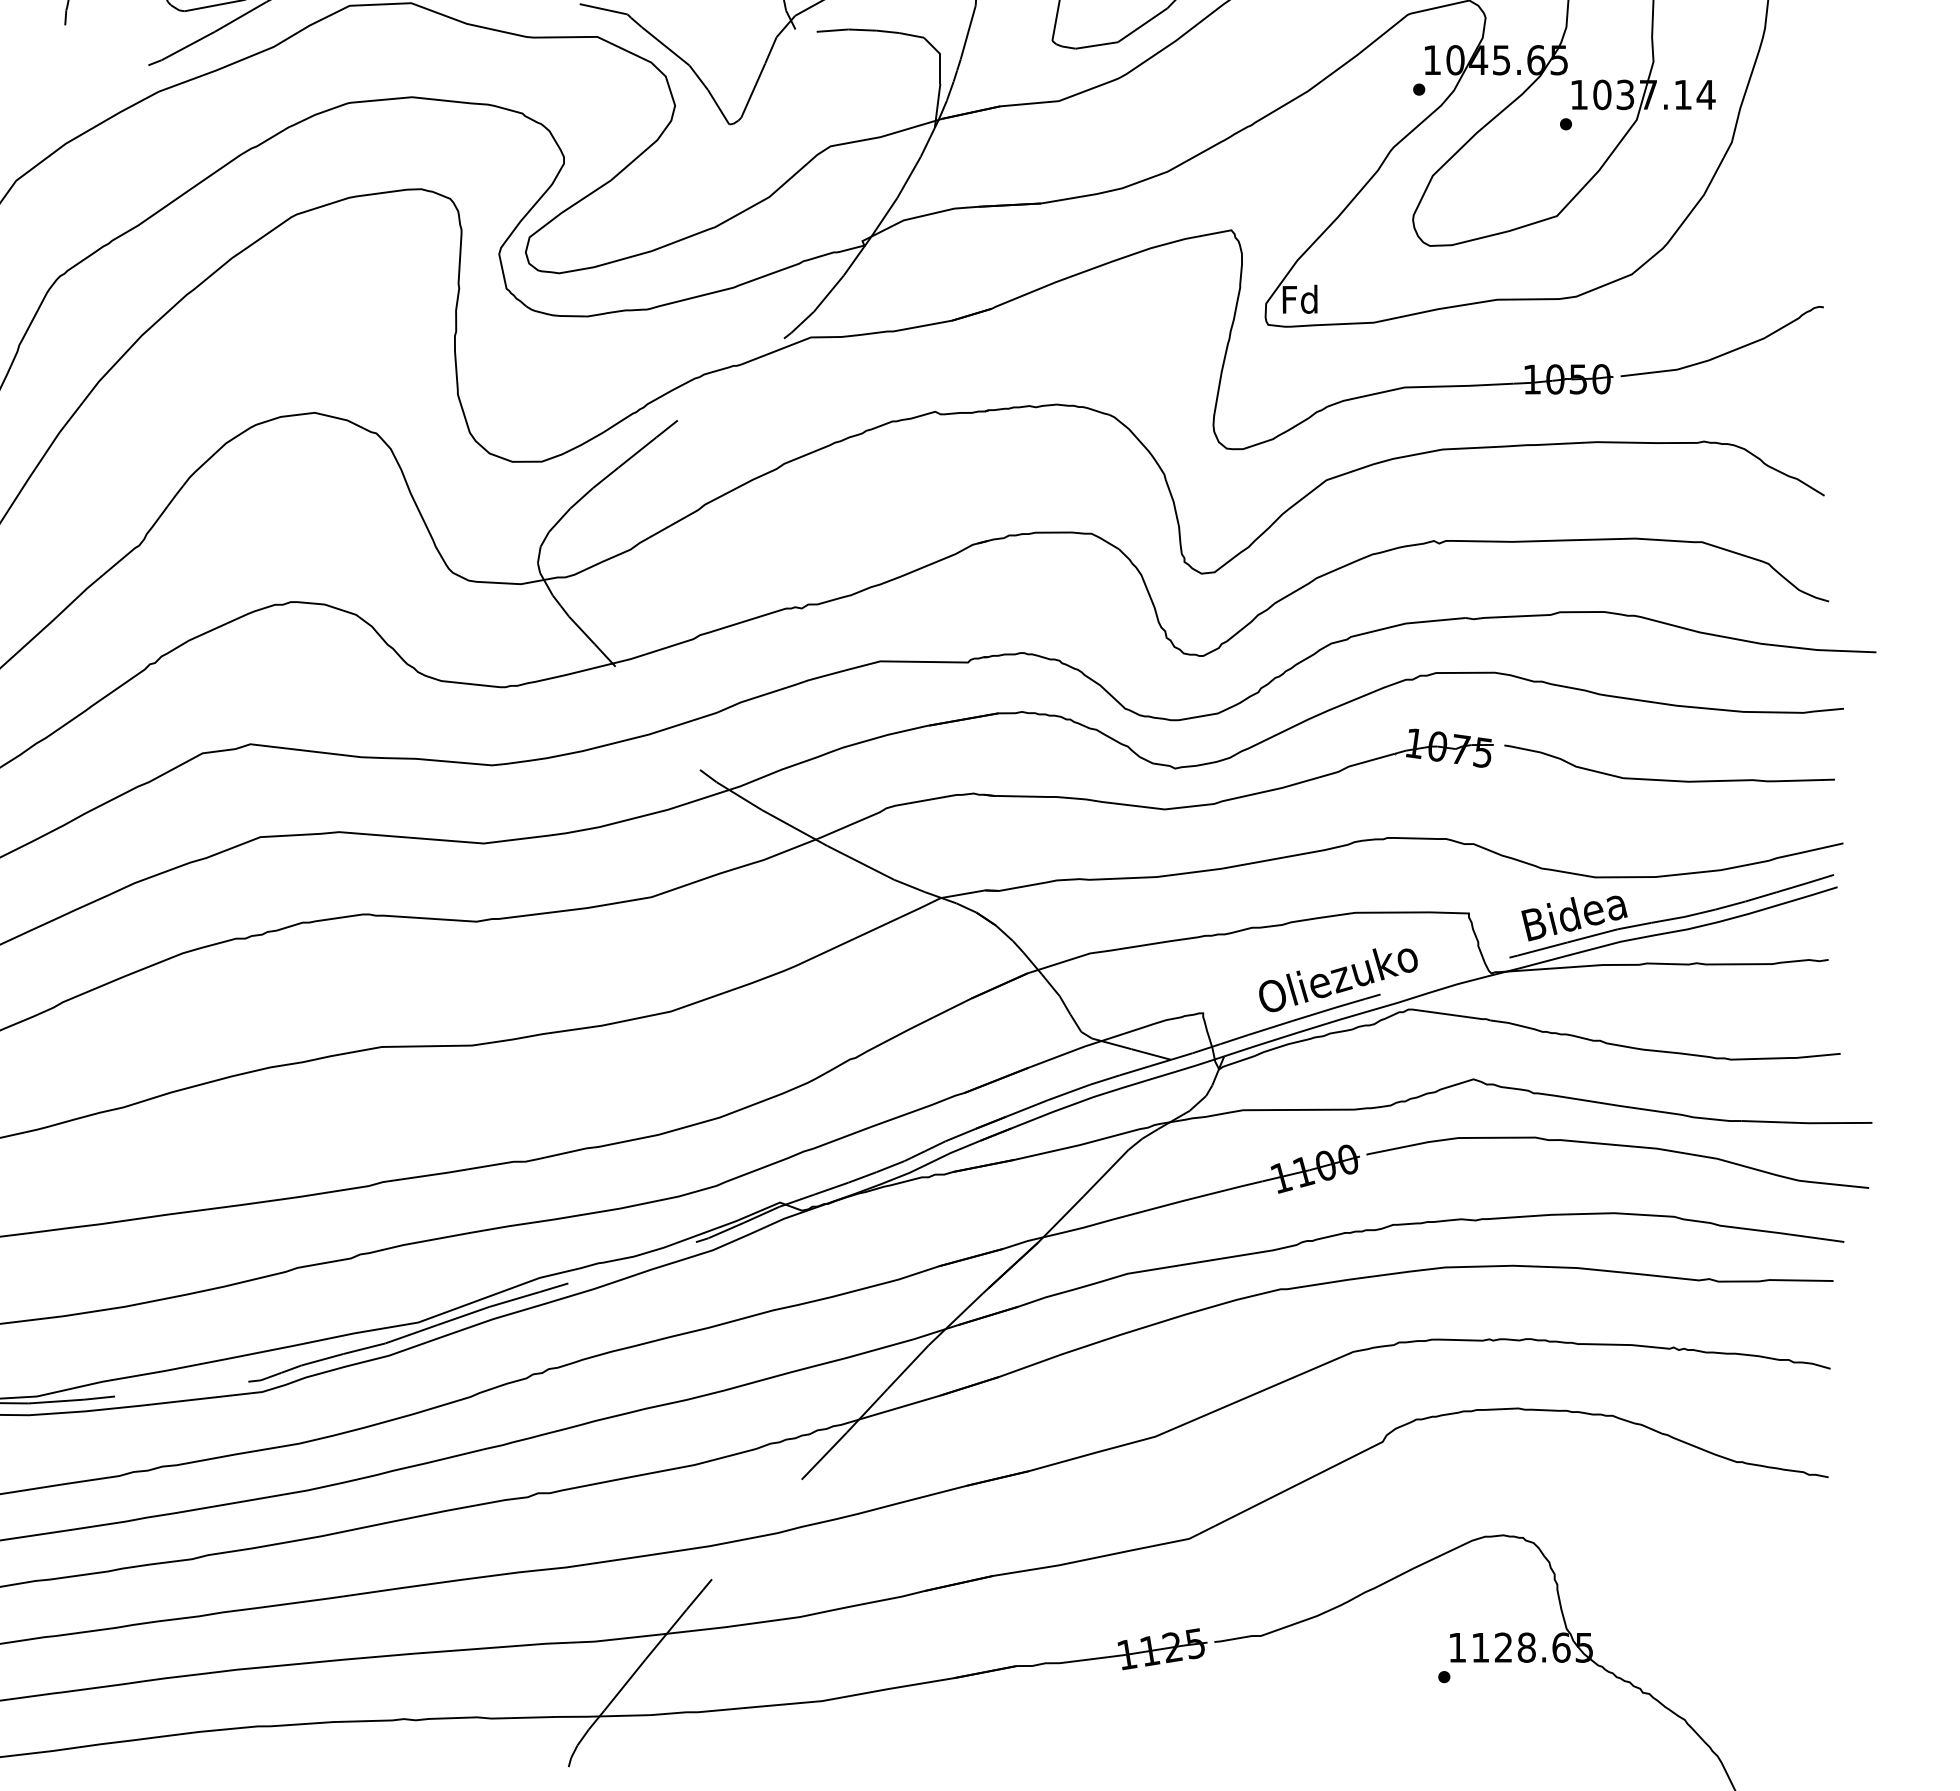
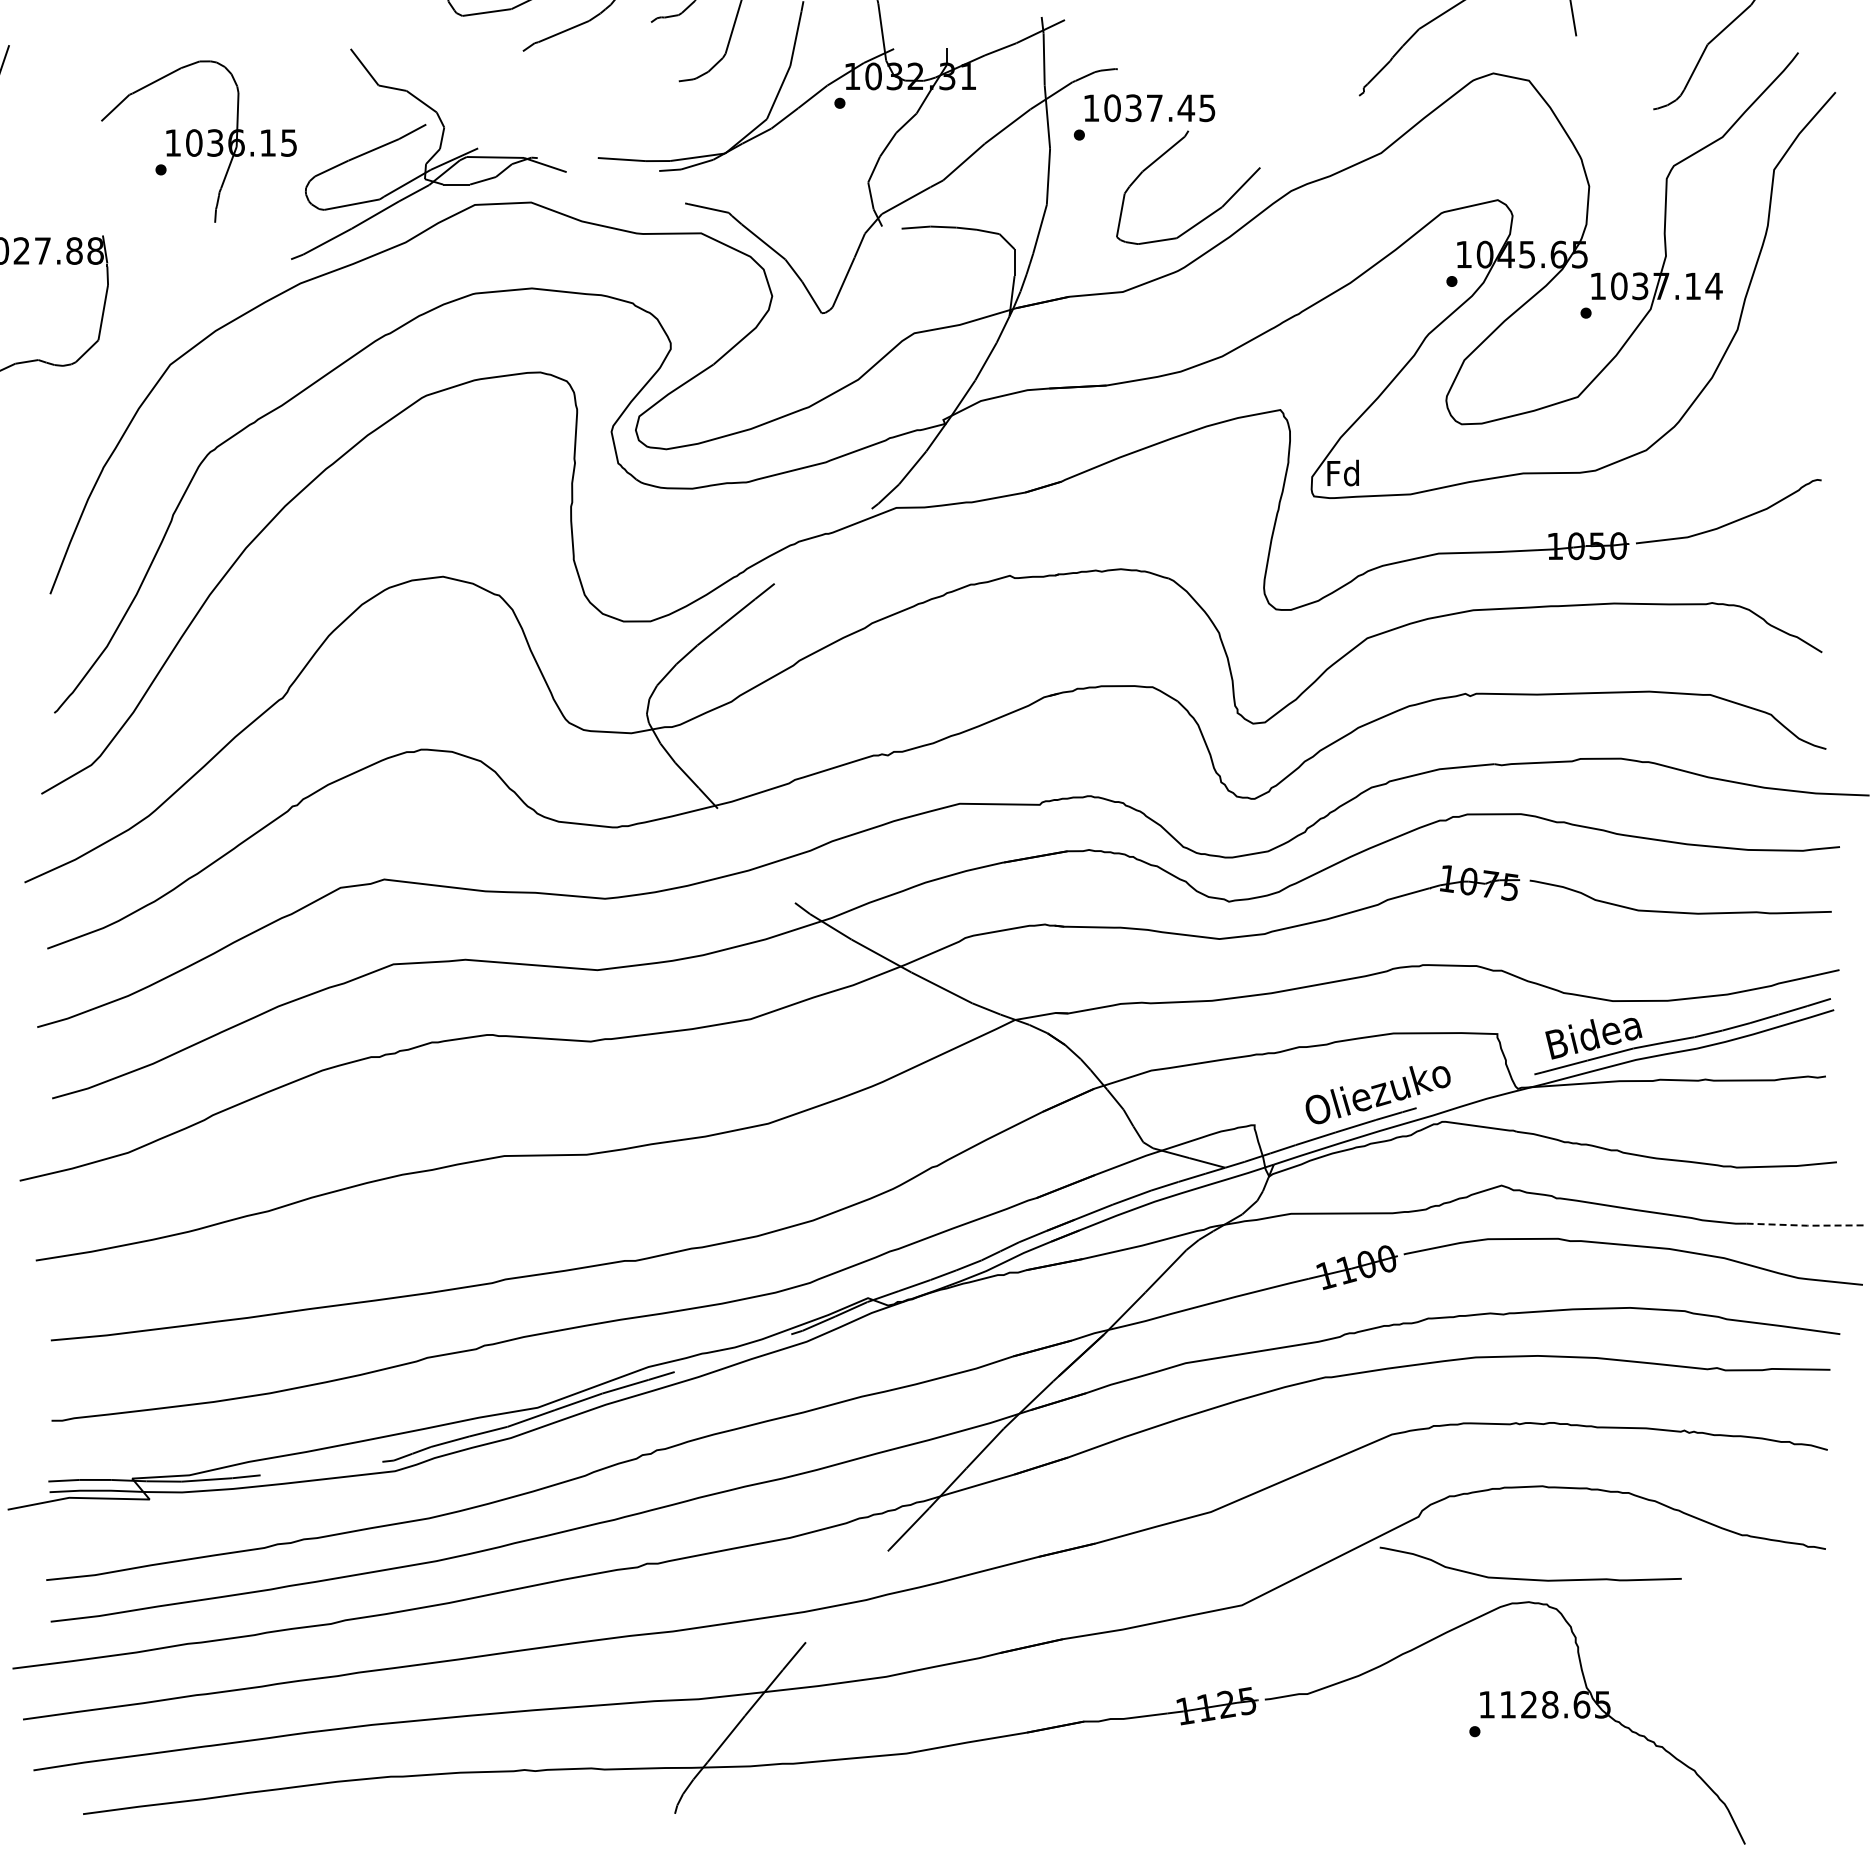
line: (1808, 1123) -> (1807, 1225), solid -> dashed
curve: (1505, 1509) -> (1530, 1578), added

